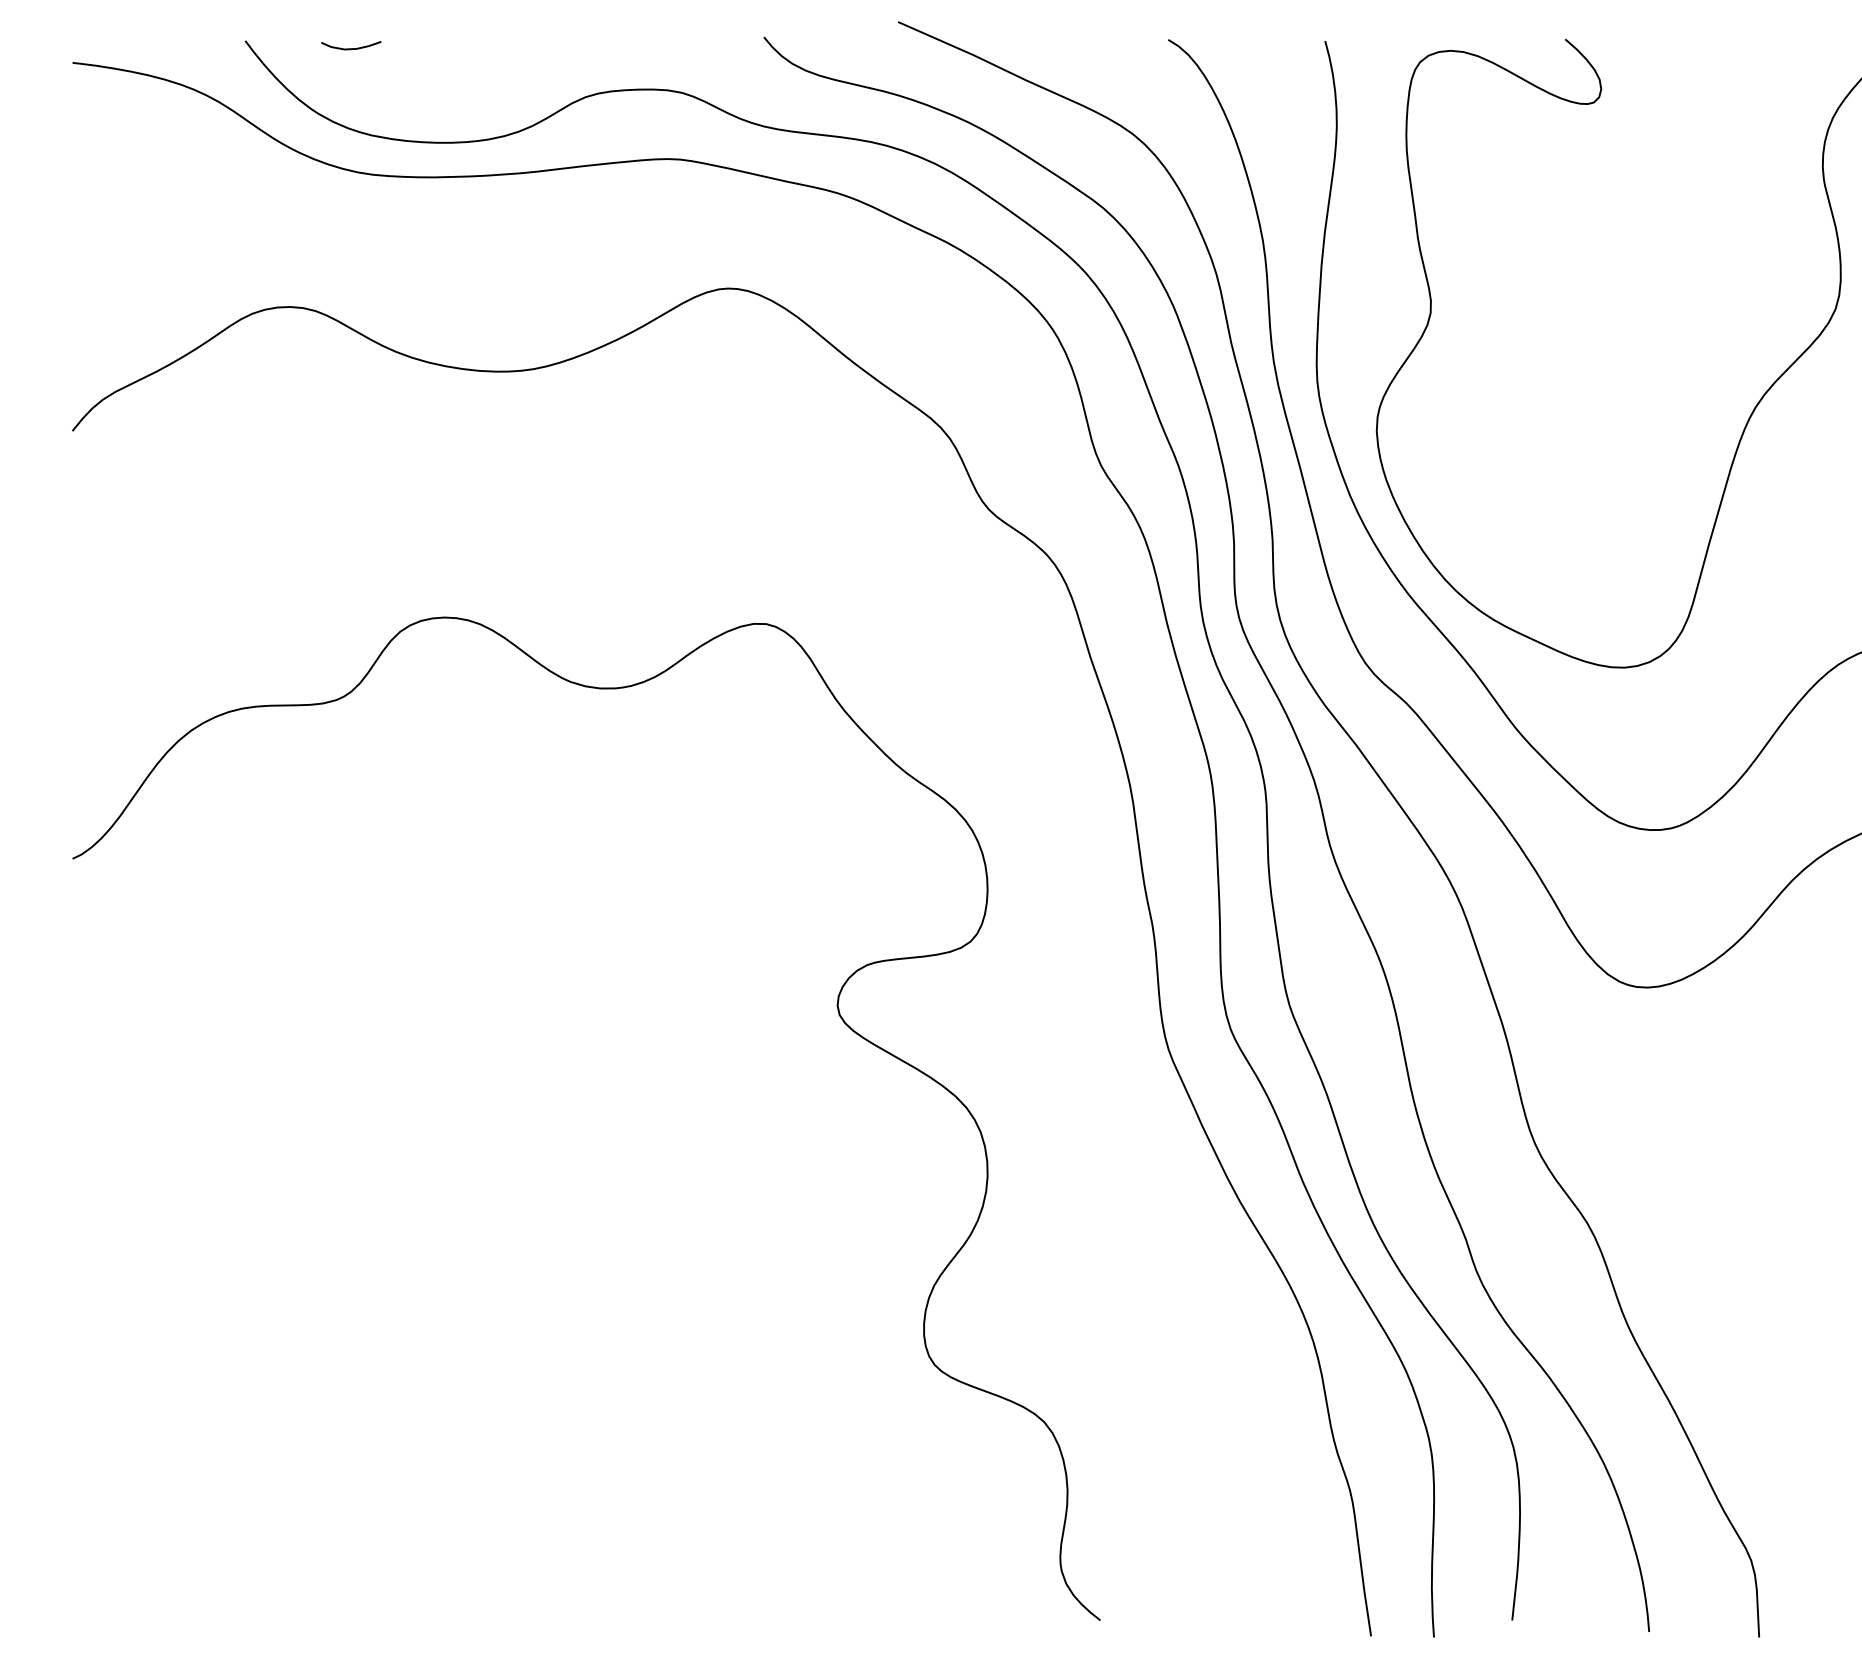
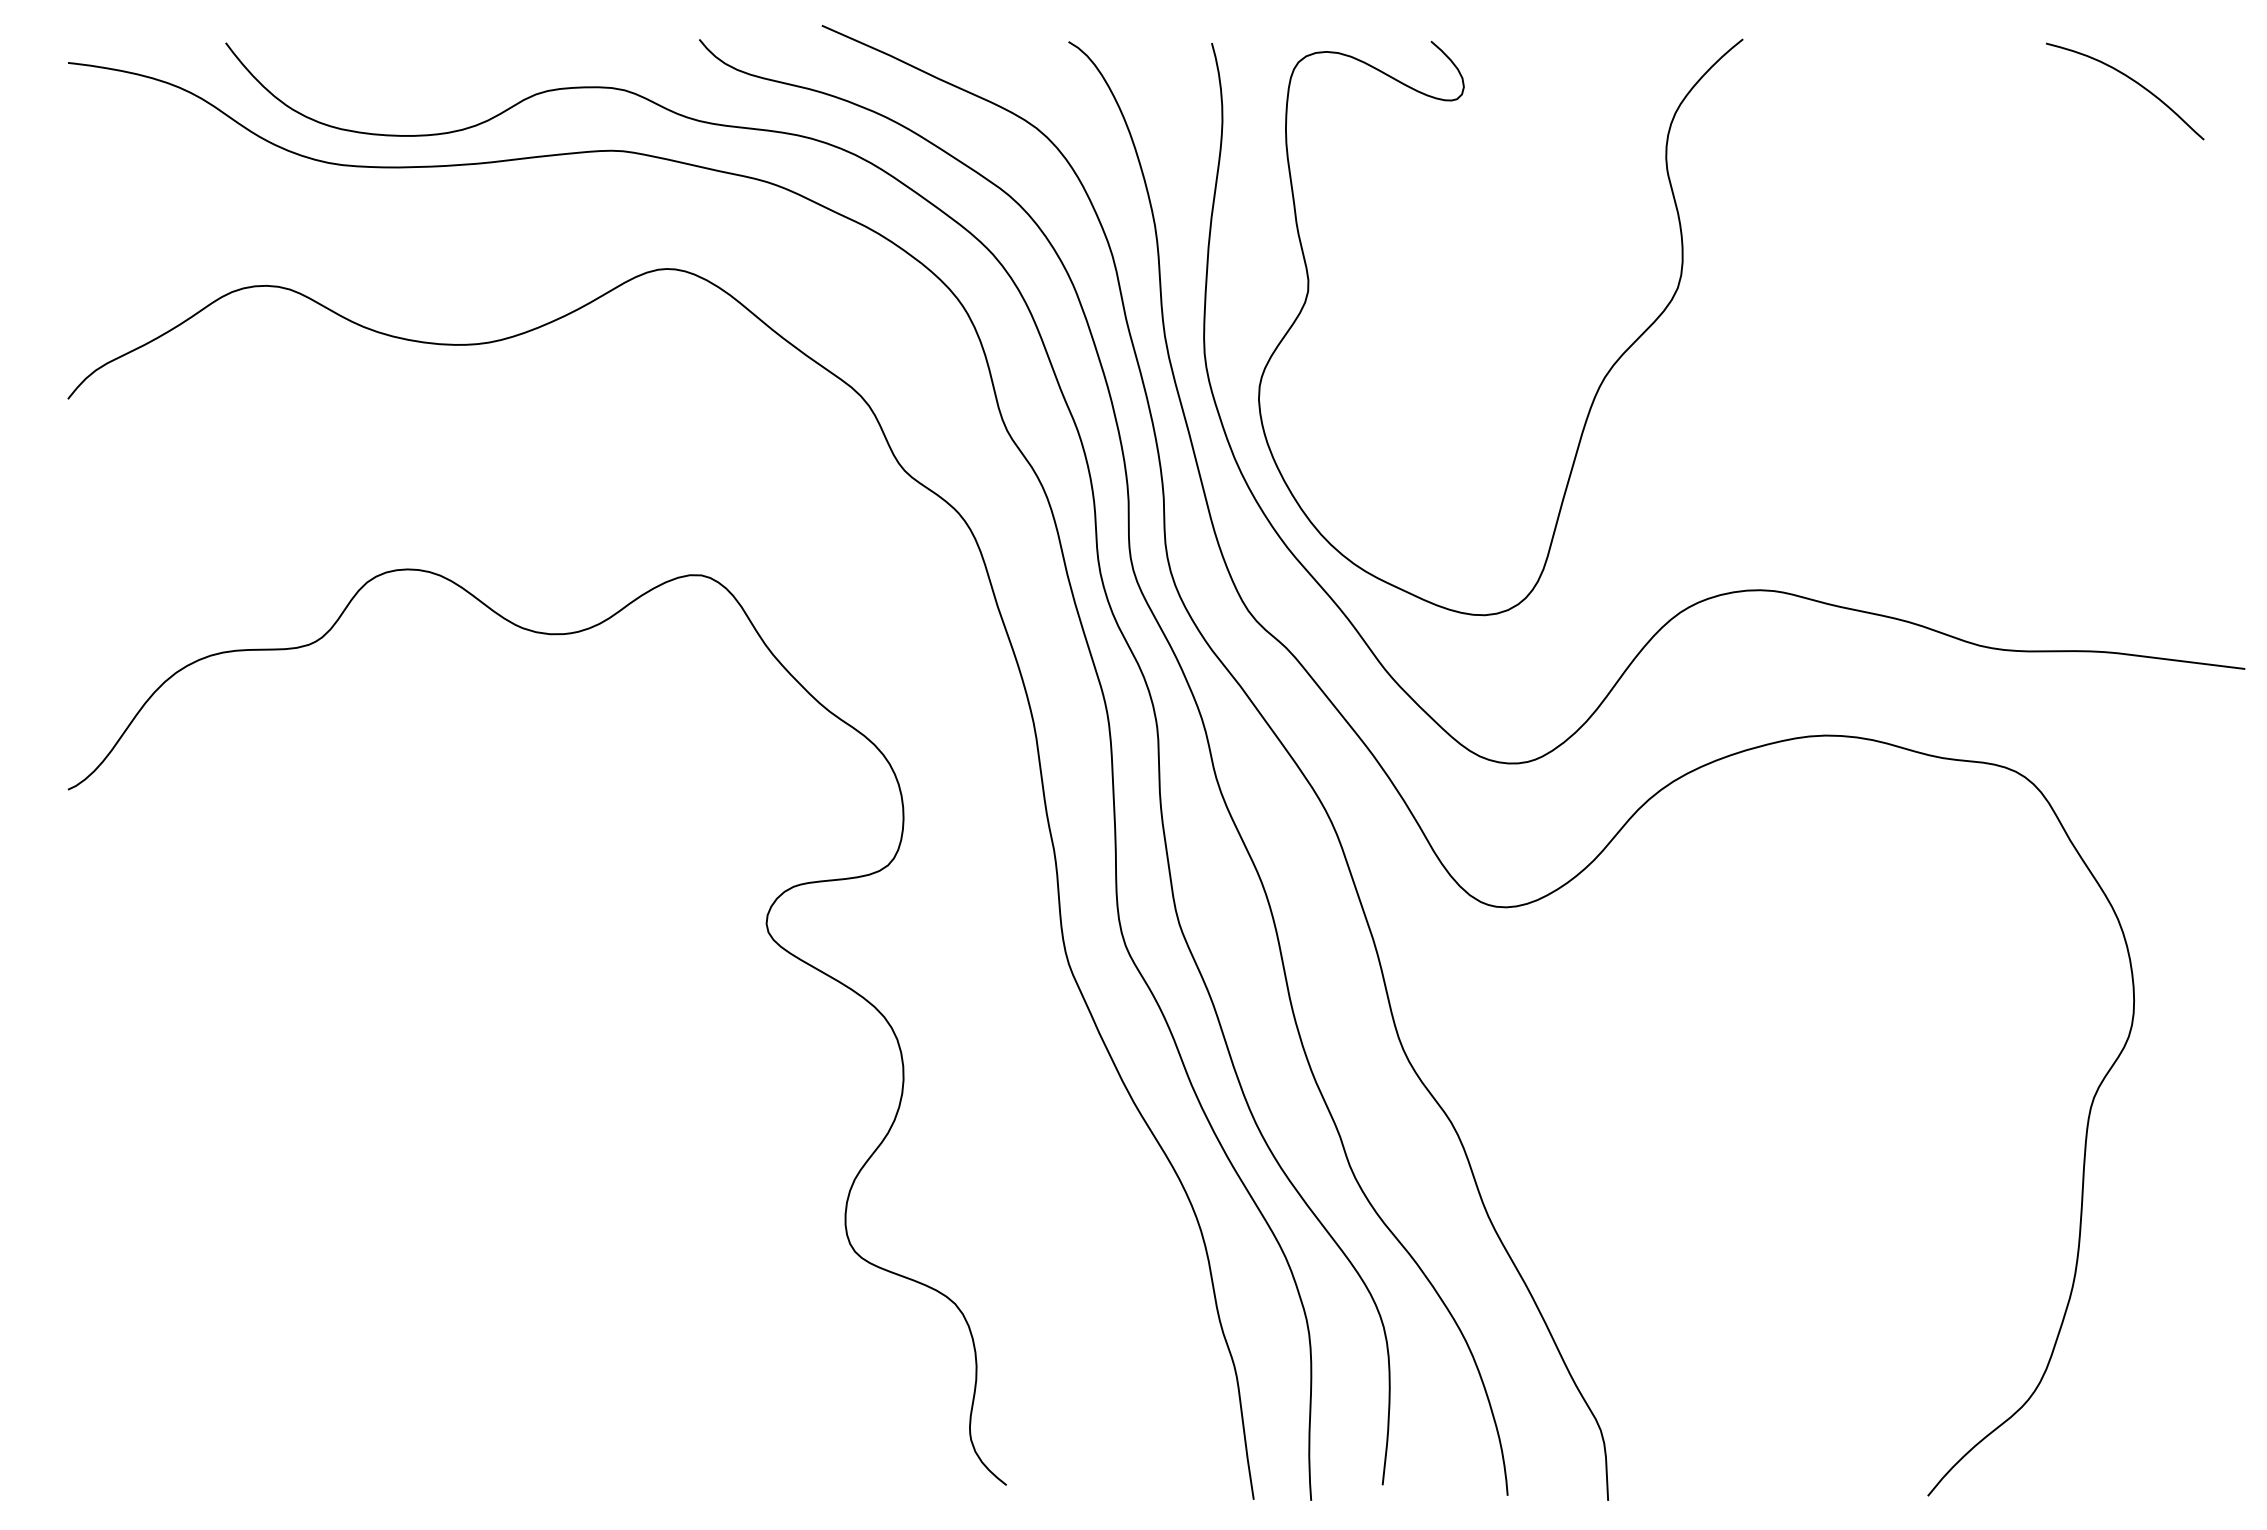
curve: (351, 48) -> (322, 49), removed

